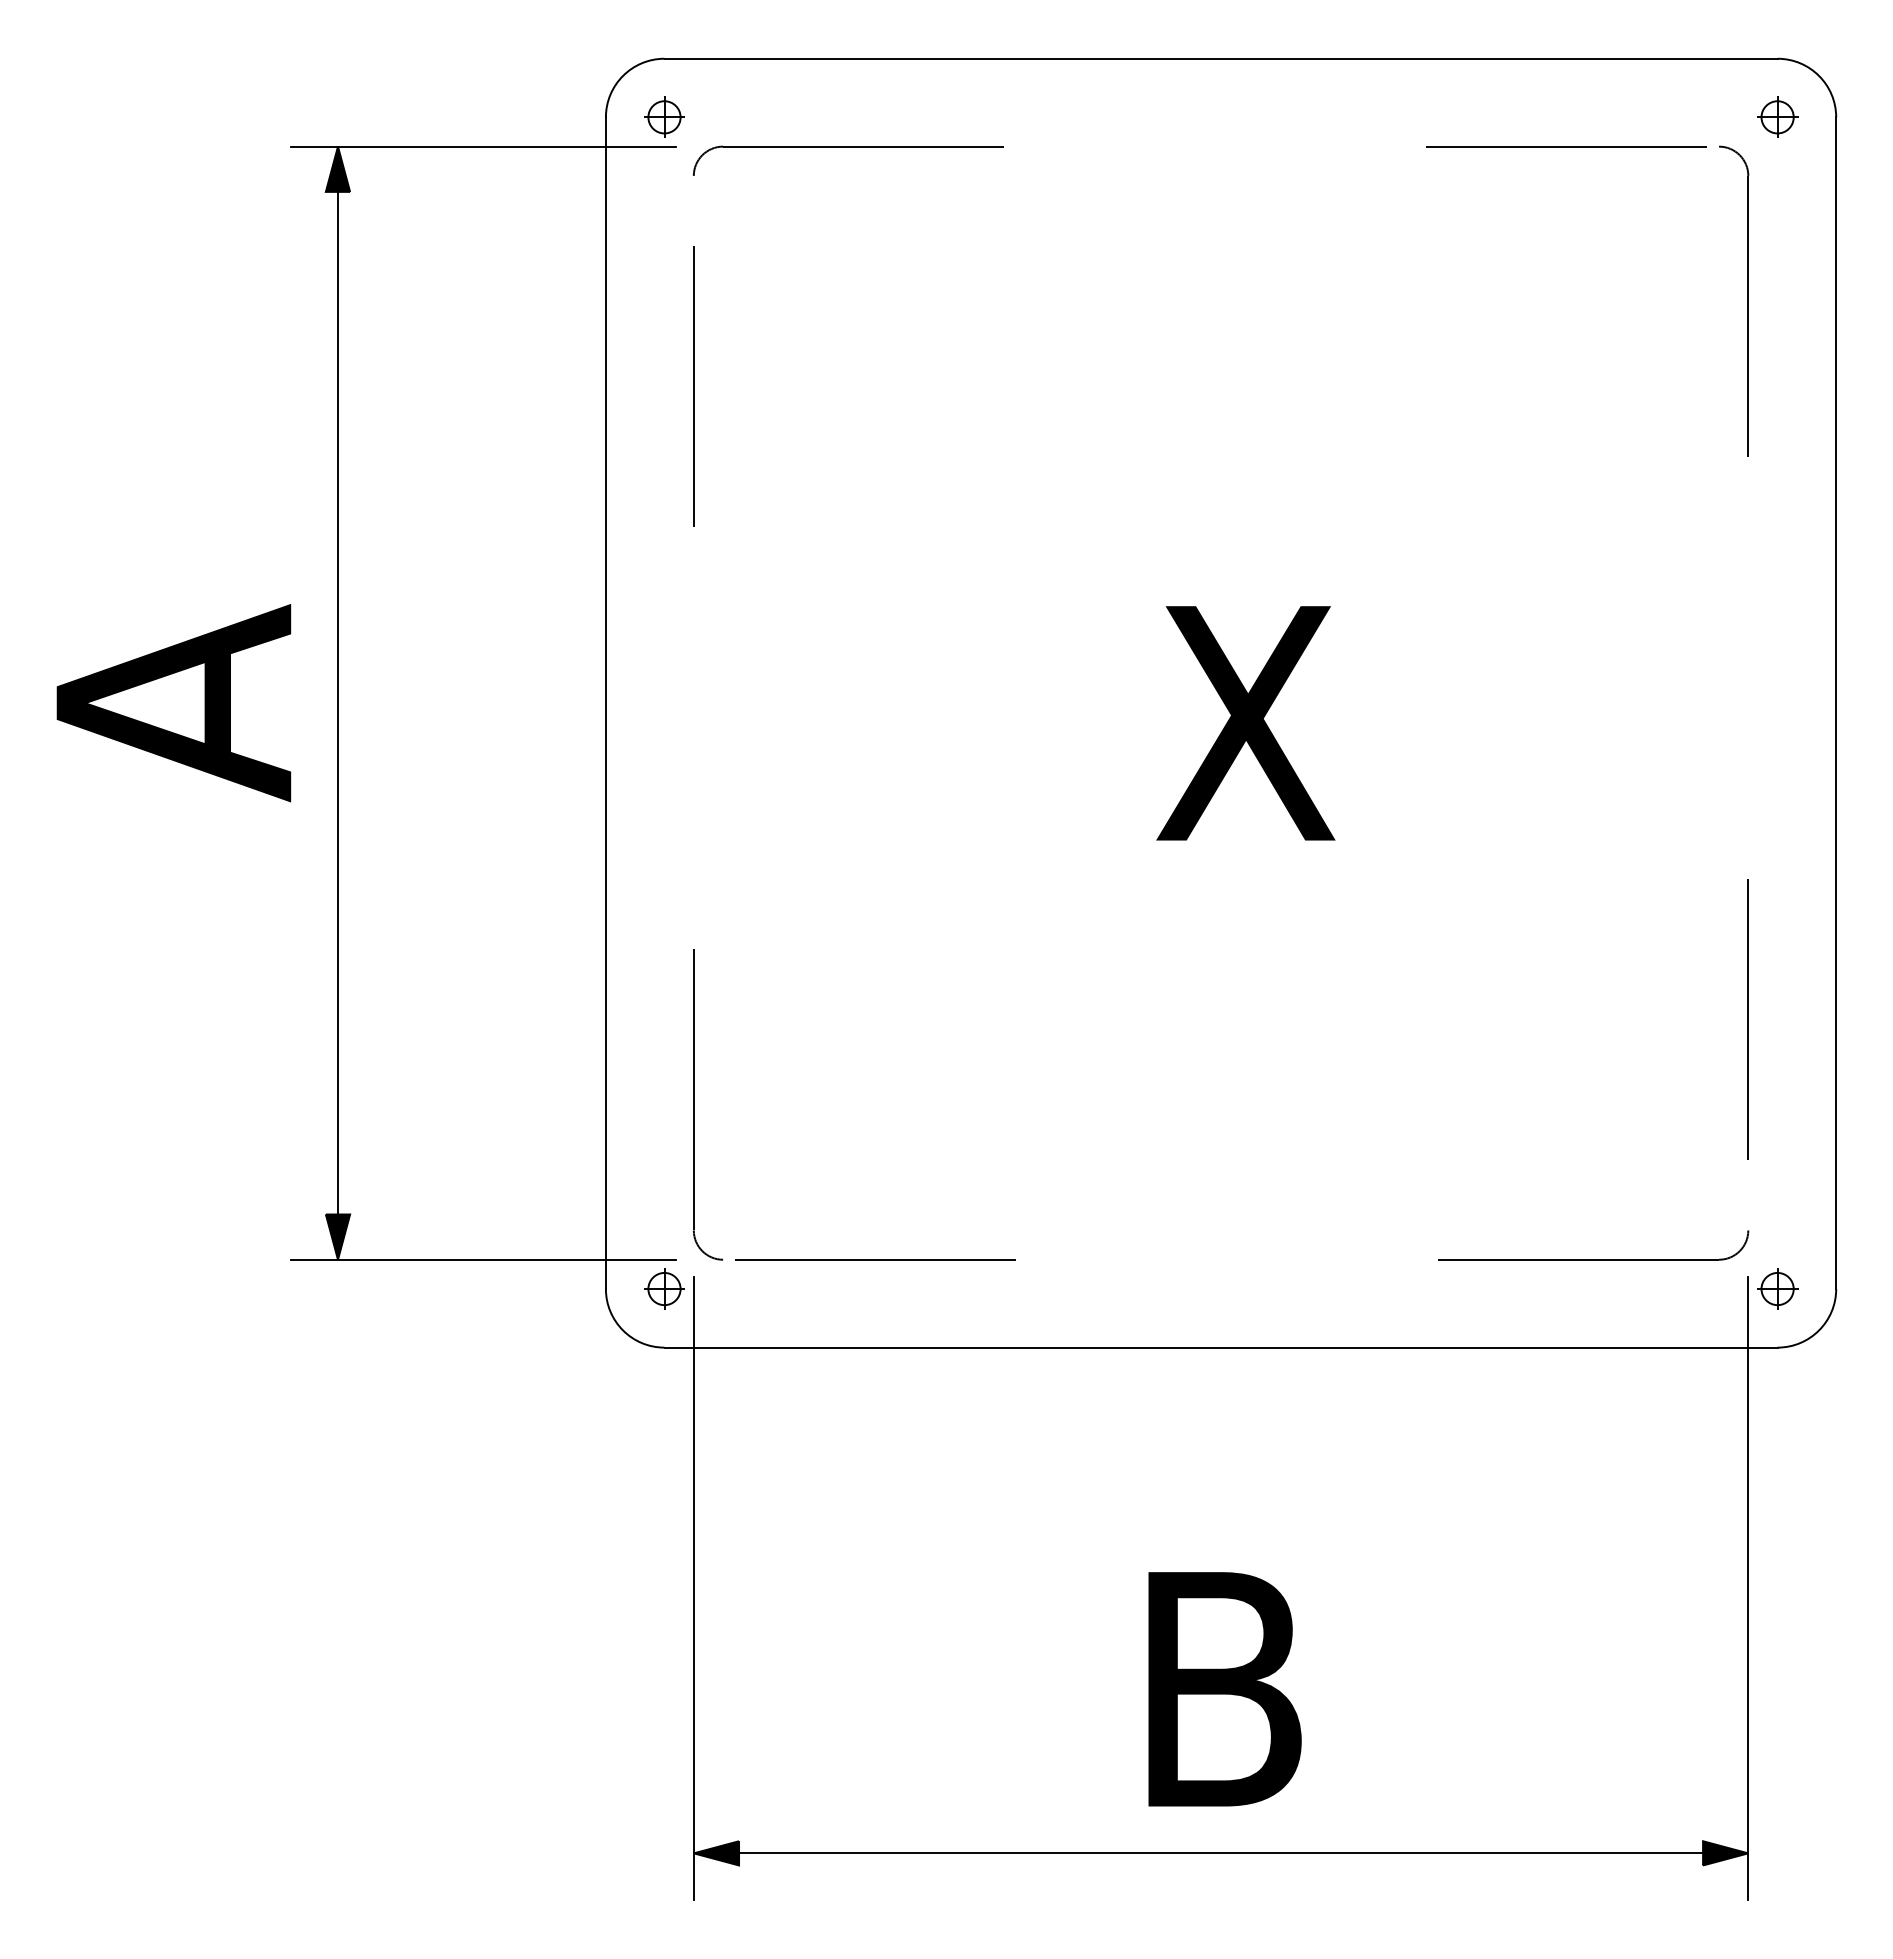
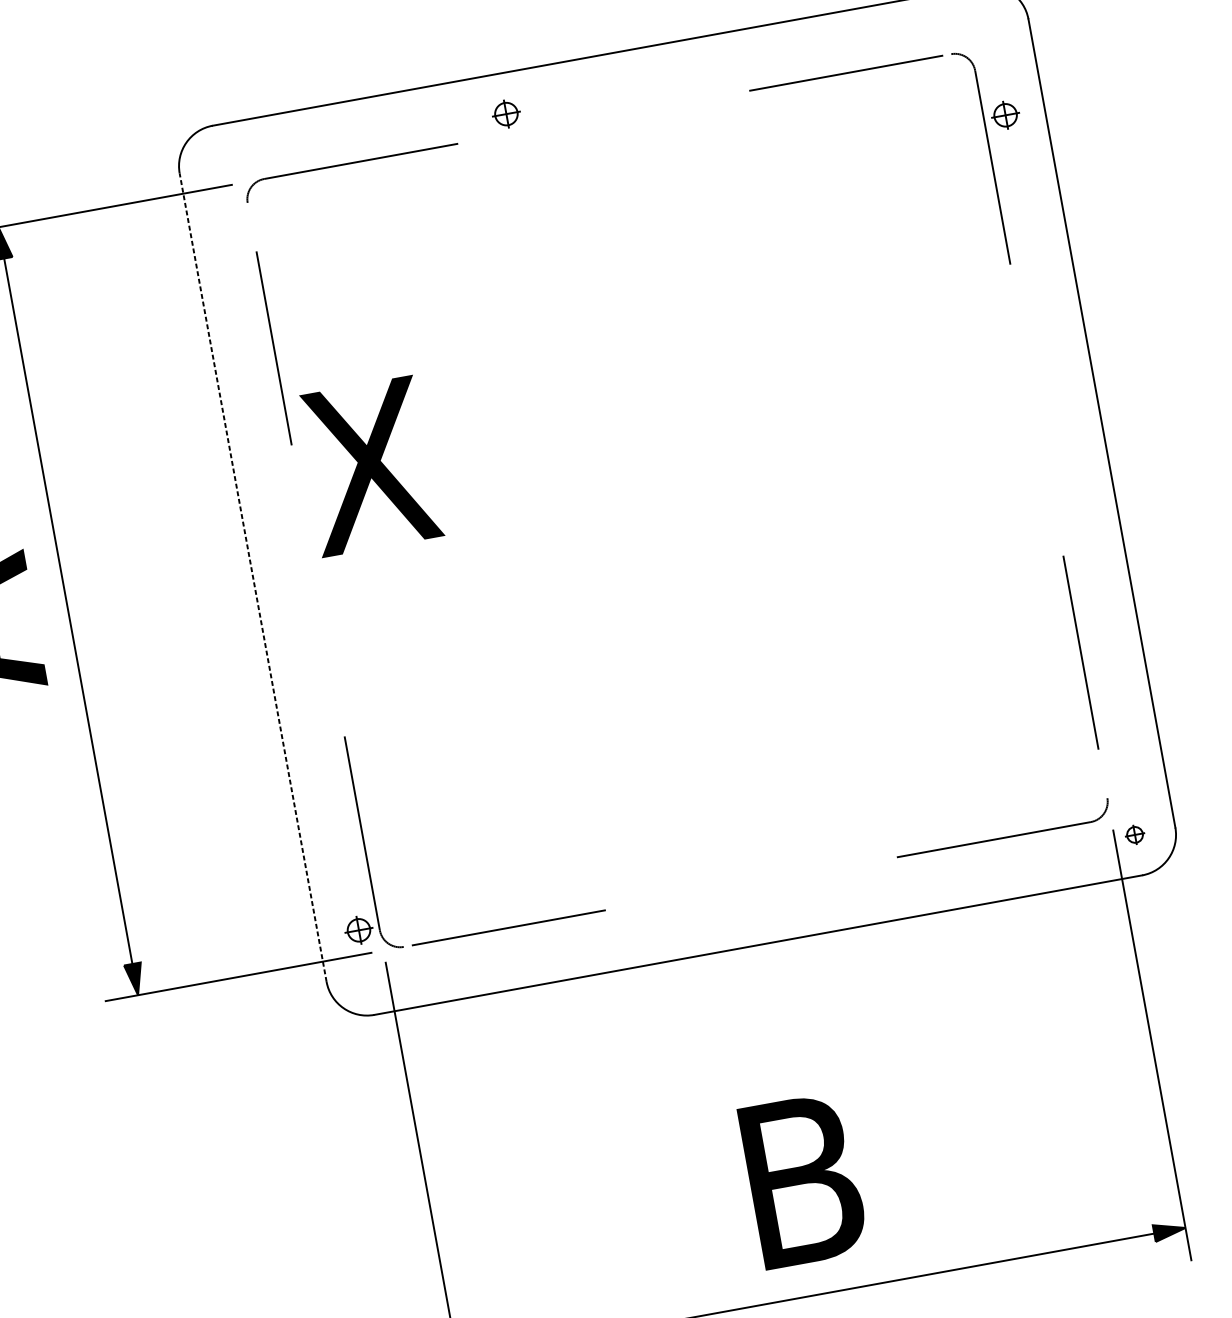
part: (664, 116) -> (506, 113), moved
part: (1777, 116) -> (1005, 114), moved
line: (605, 703) -> (252, 577), solid -> dashed
text: (1245, 723) -> (368, 466), moved
part: (664, 1288) -> (358, 929), moved
part: (1777, 1288) -> (1134, 834), size x0.7

